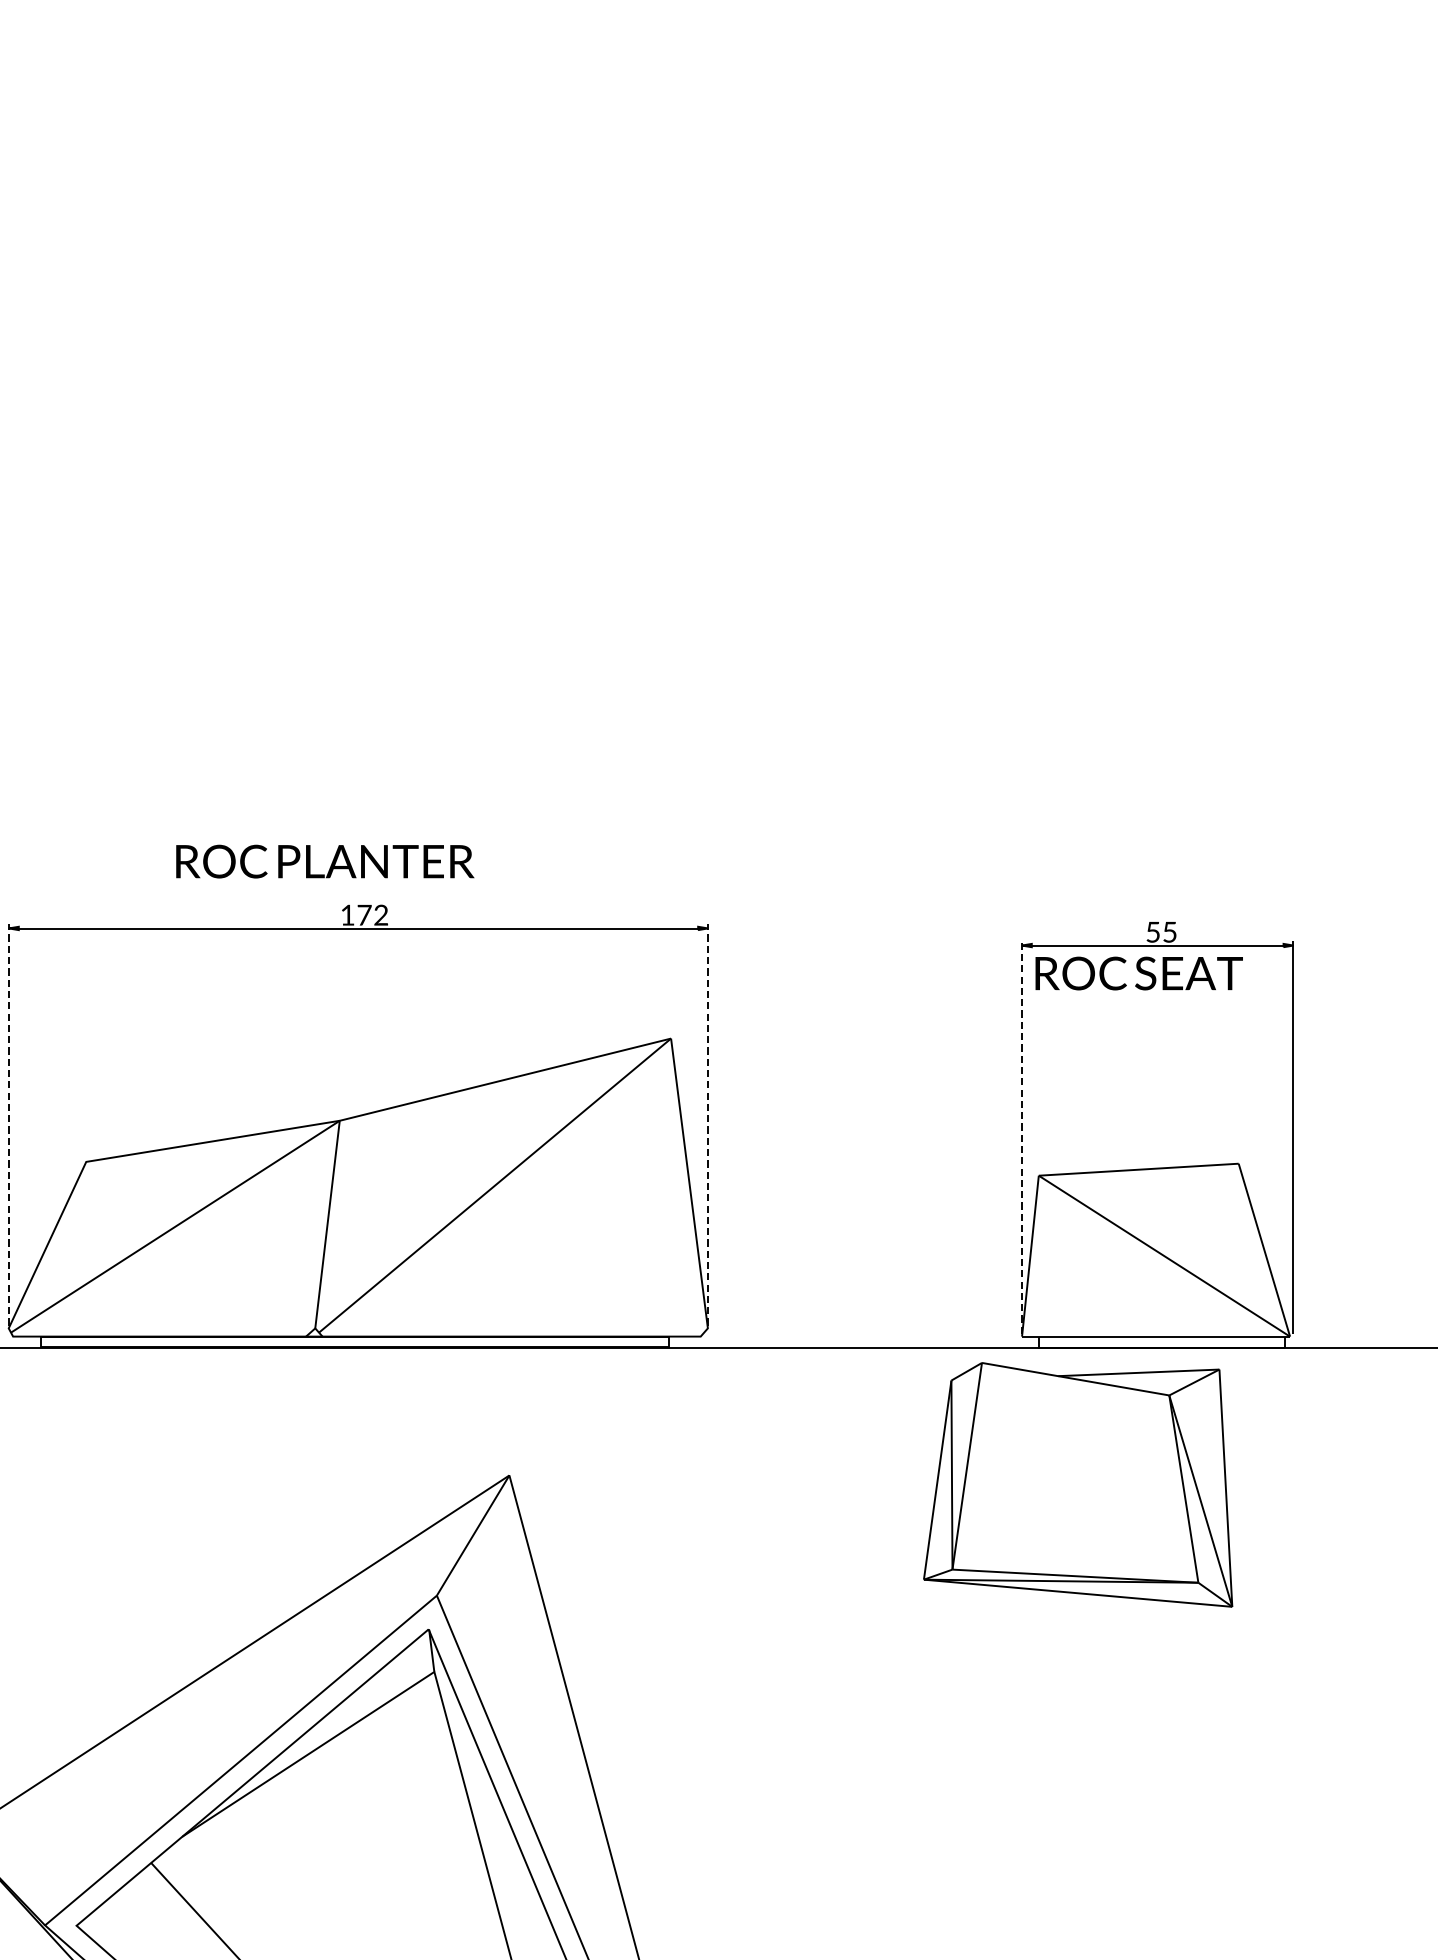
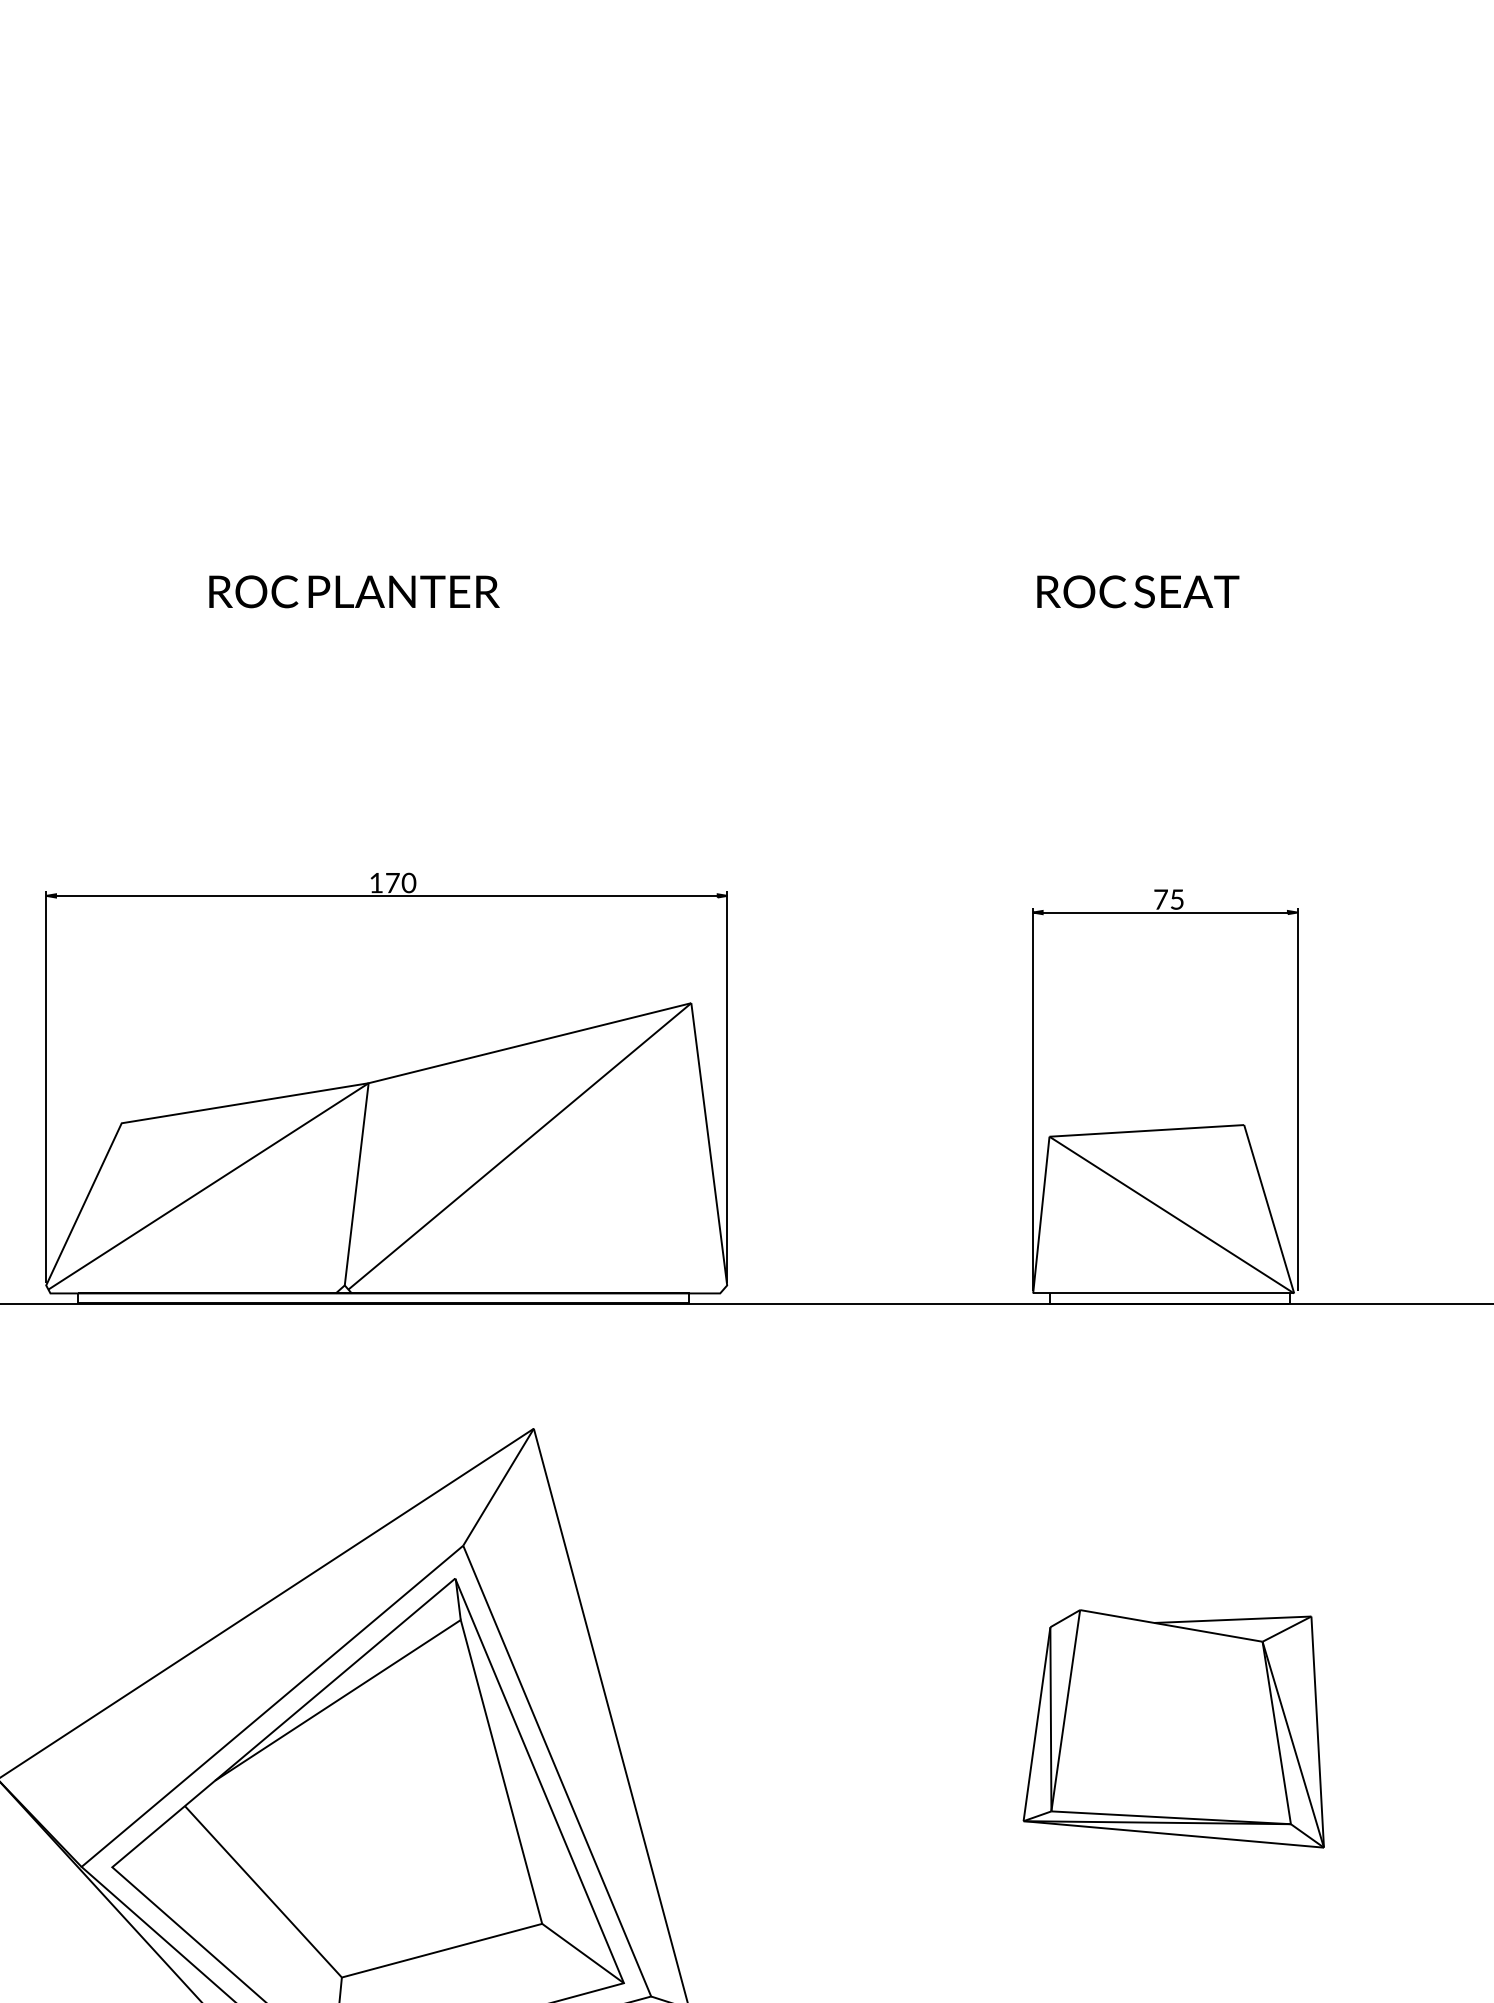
text: (325, 861) -> (354, 591), moved
text: (380, 915) -> (408, 883), 172 -> 170
text: (1152, 932) -> (1160, 899), 55 -> 75
text: (1139, 973) -> (1138, 591), moved
line: (9, 1124) -> (46, 1086), dashed -> solid
line: (708, 1124) -> (727, 1086), dashed -> solid
line: (1022, 1136) -> (1033, 1098), dashed -> solid
part: (1077, 1484) -> (1173, 1728), moved

